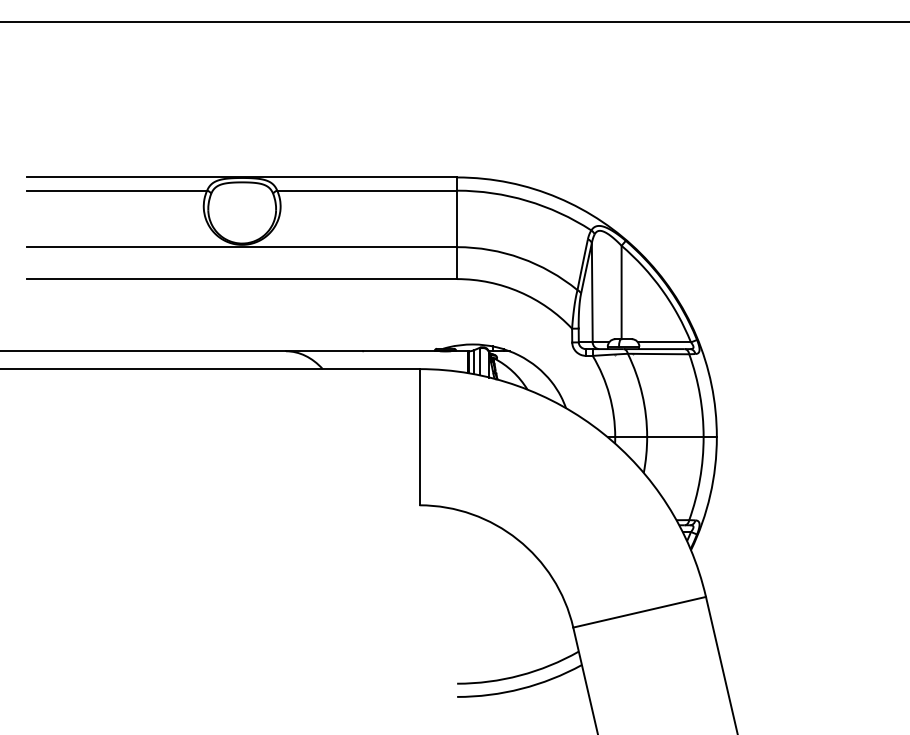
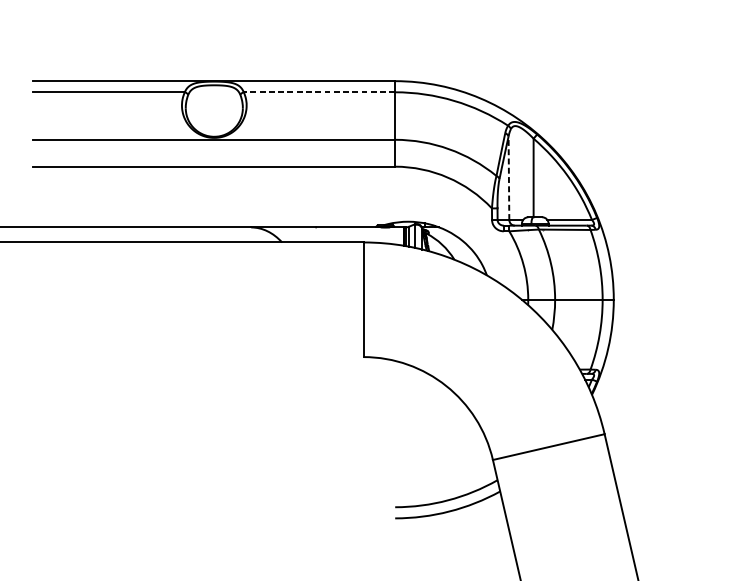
line: (367, 190) -> (319, 92), solid -> dashed
line: (592, 292) -> (509, 177), solid -> dashed

